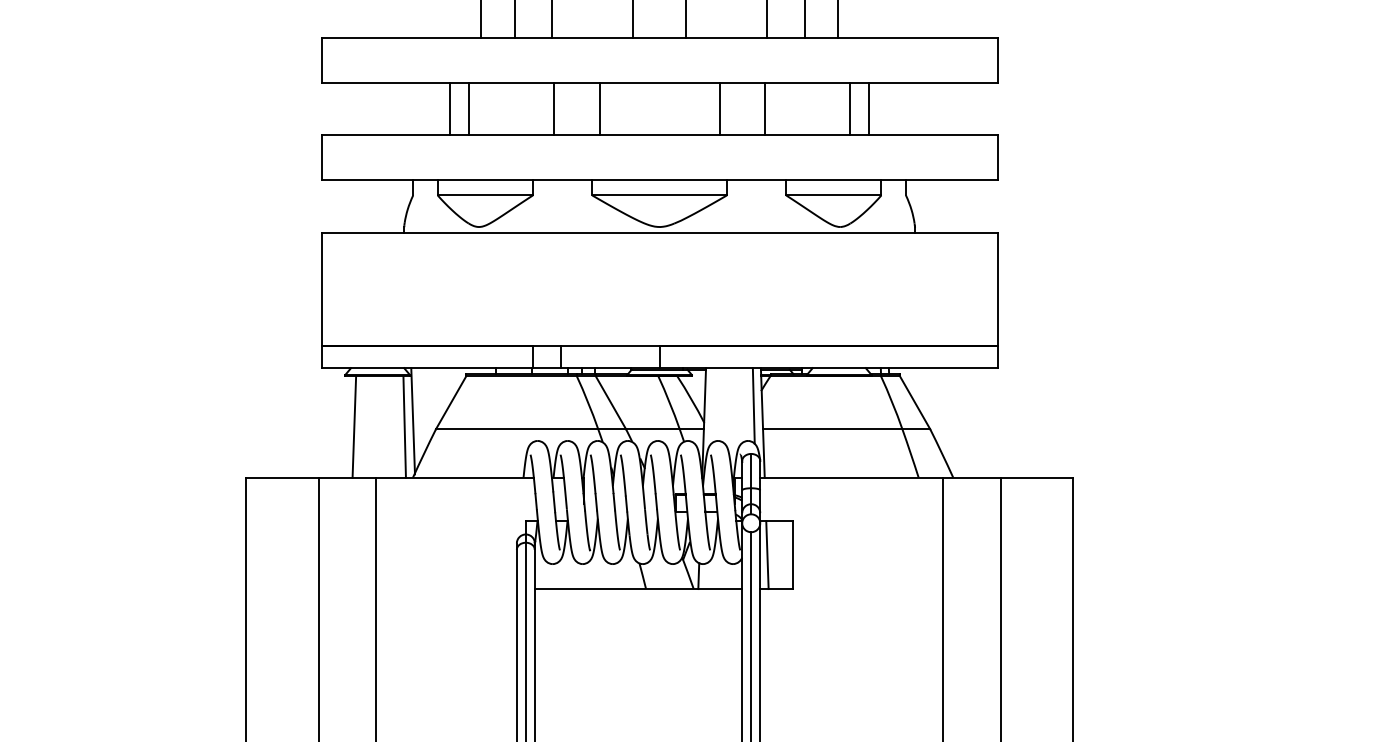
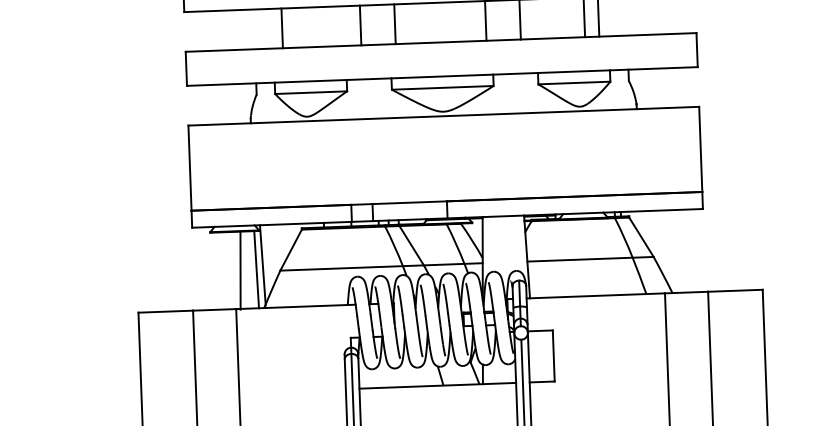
line: (469, 108) -> (296, 27), removed
line: (753, 405) -> (519, 243), removed
line: (354, 426) -> (240, 270), moved
line: (767, 555) -> (534, 356), removed

